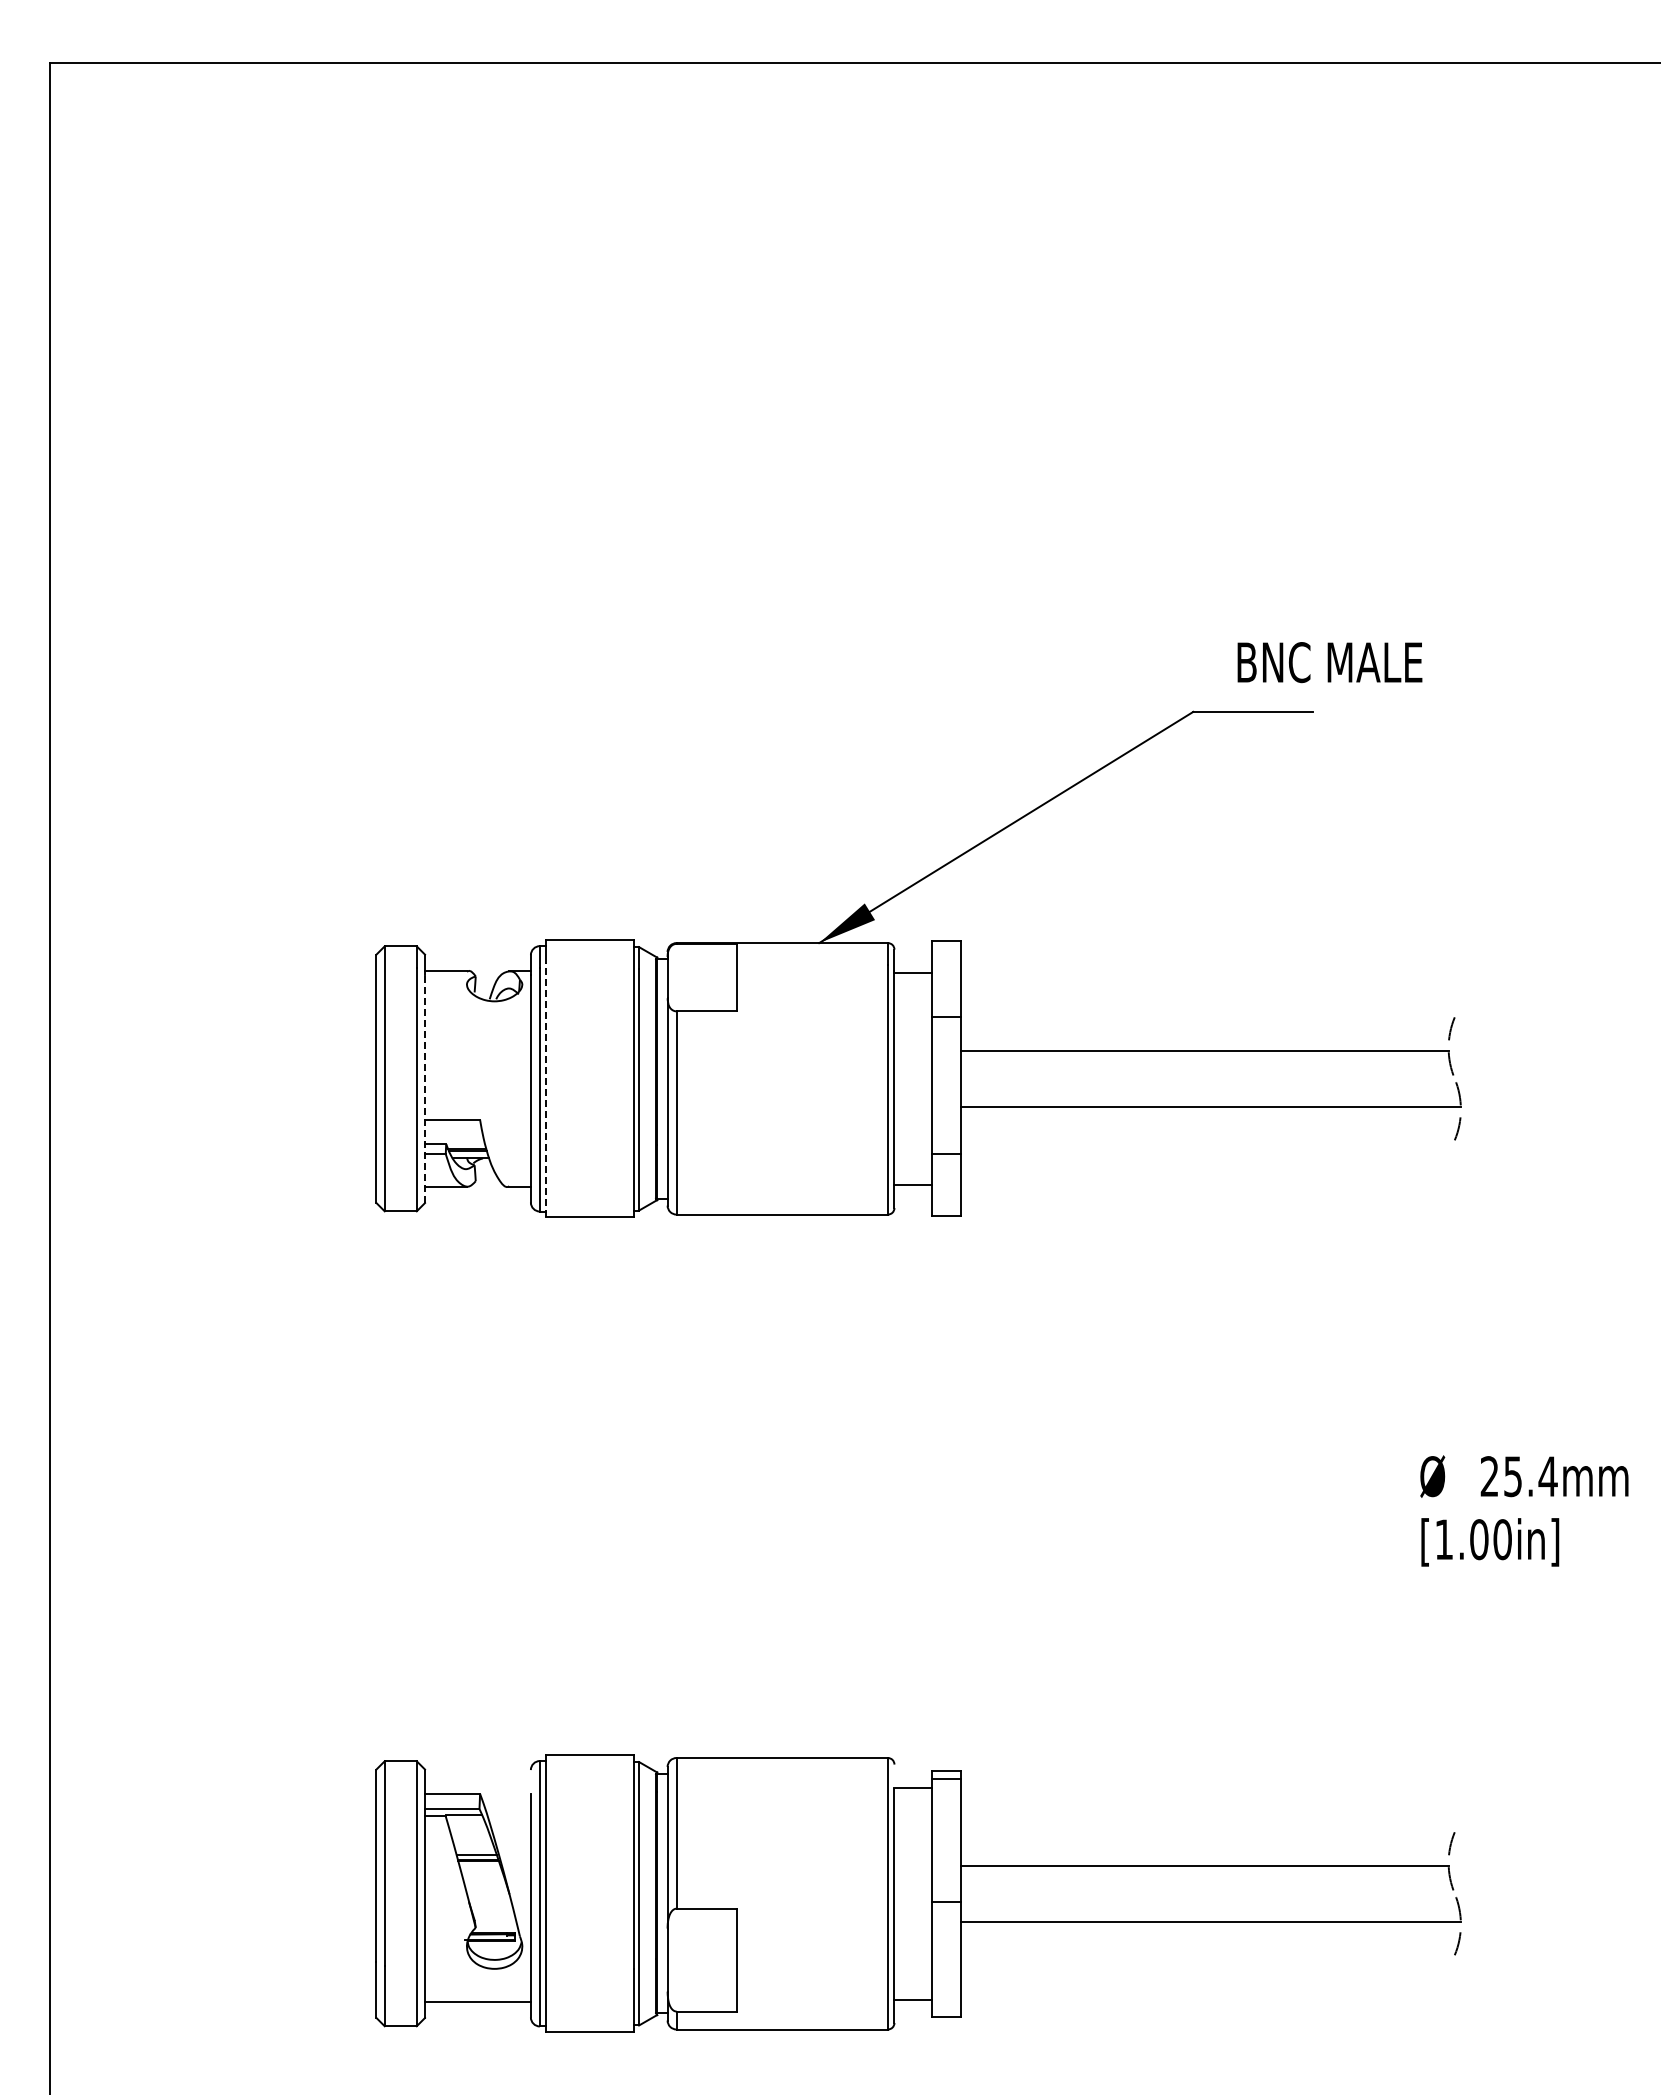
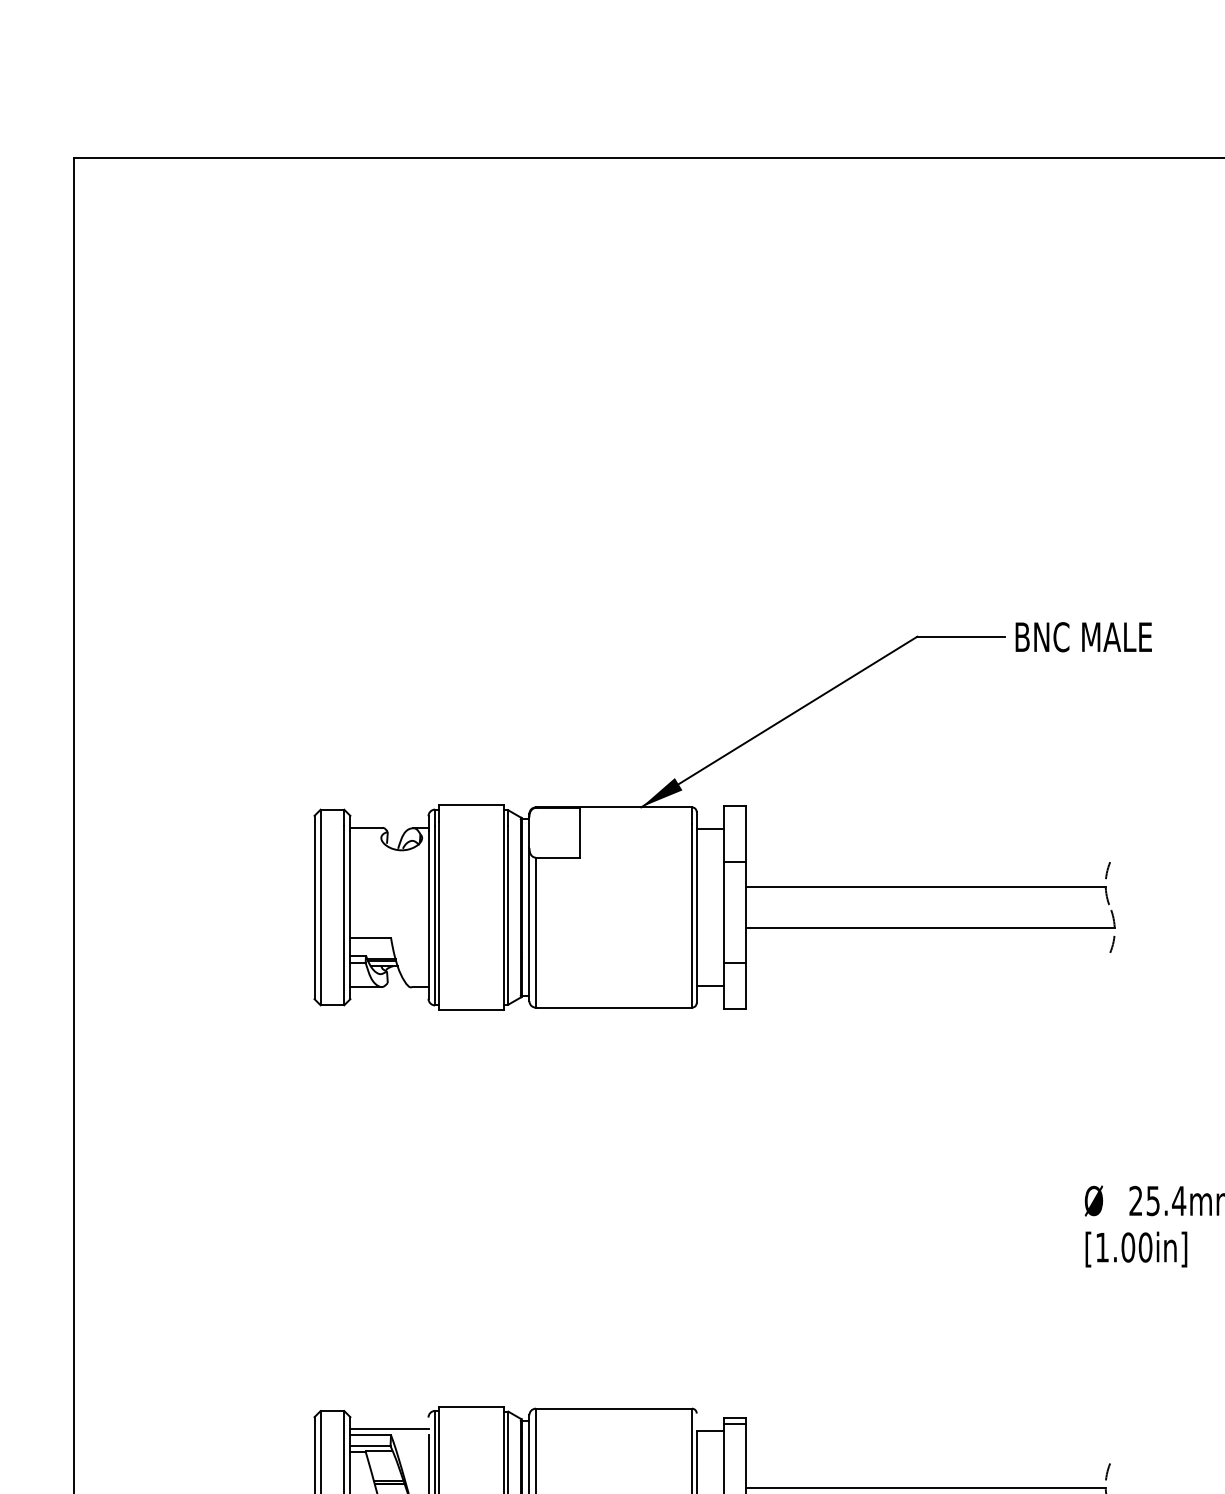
text: (1329, 662) -> (1083, 637), moved
line: (425, 1088) -> (350, 914), dashed -> solid
line: (545, 1089) -> (439, 915), dashed -> solid
line: (477, 1785) -> (389, 1428), added

